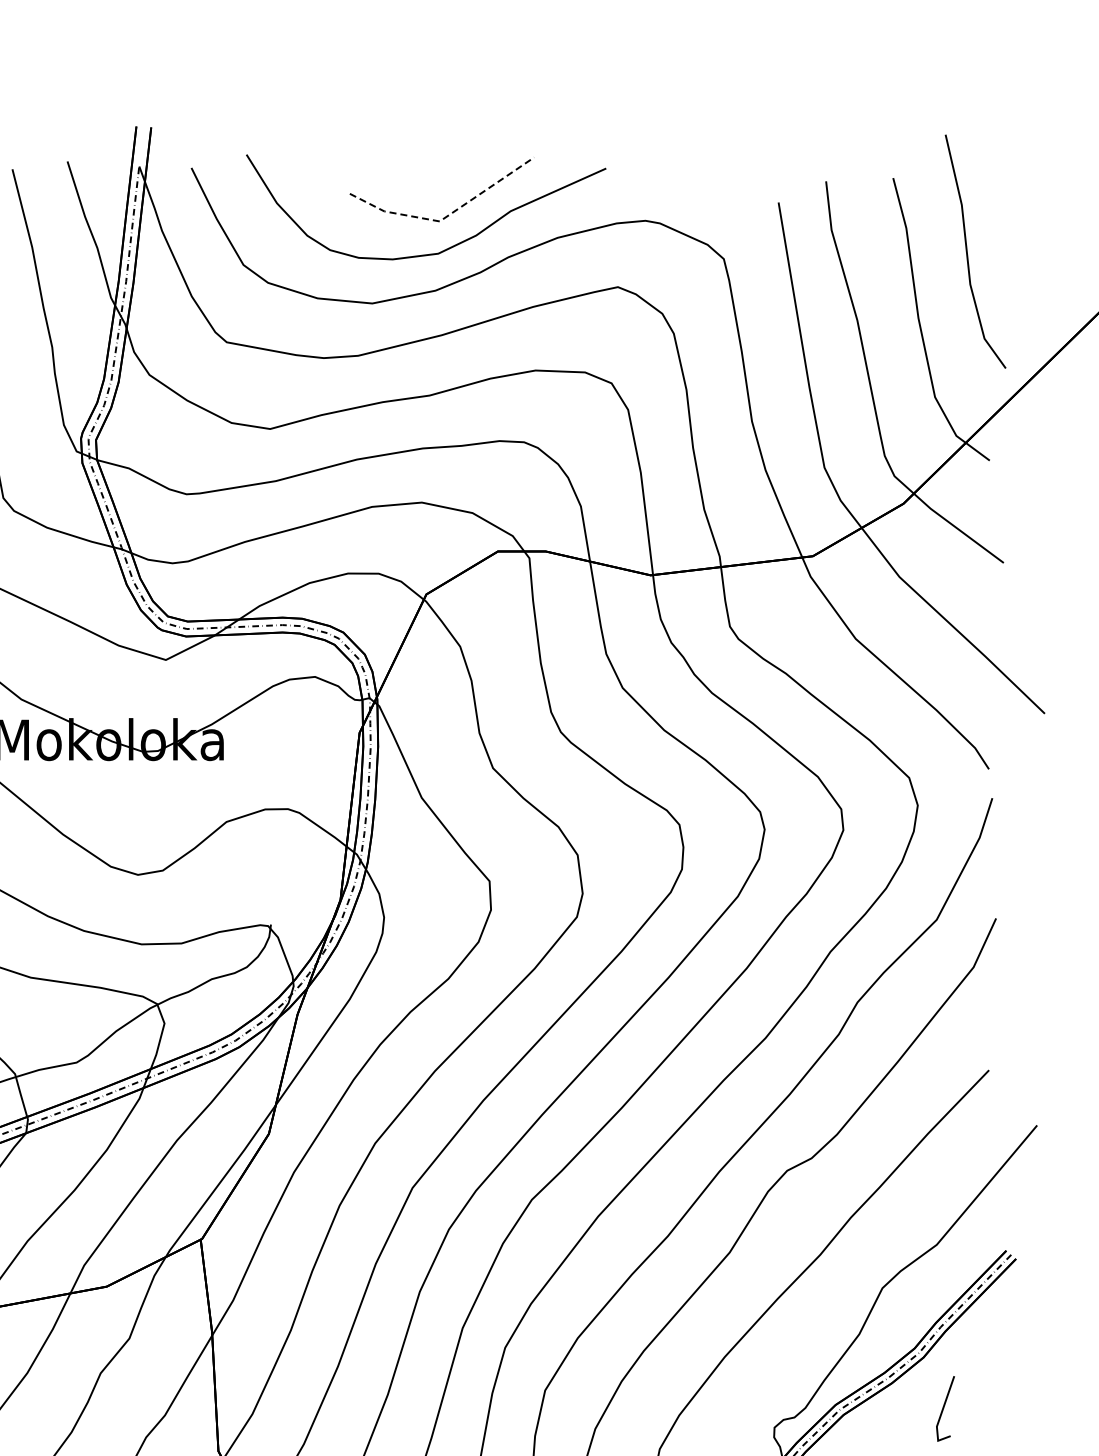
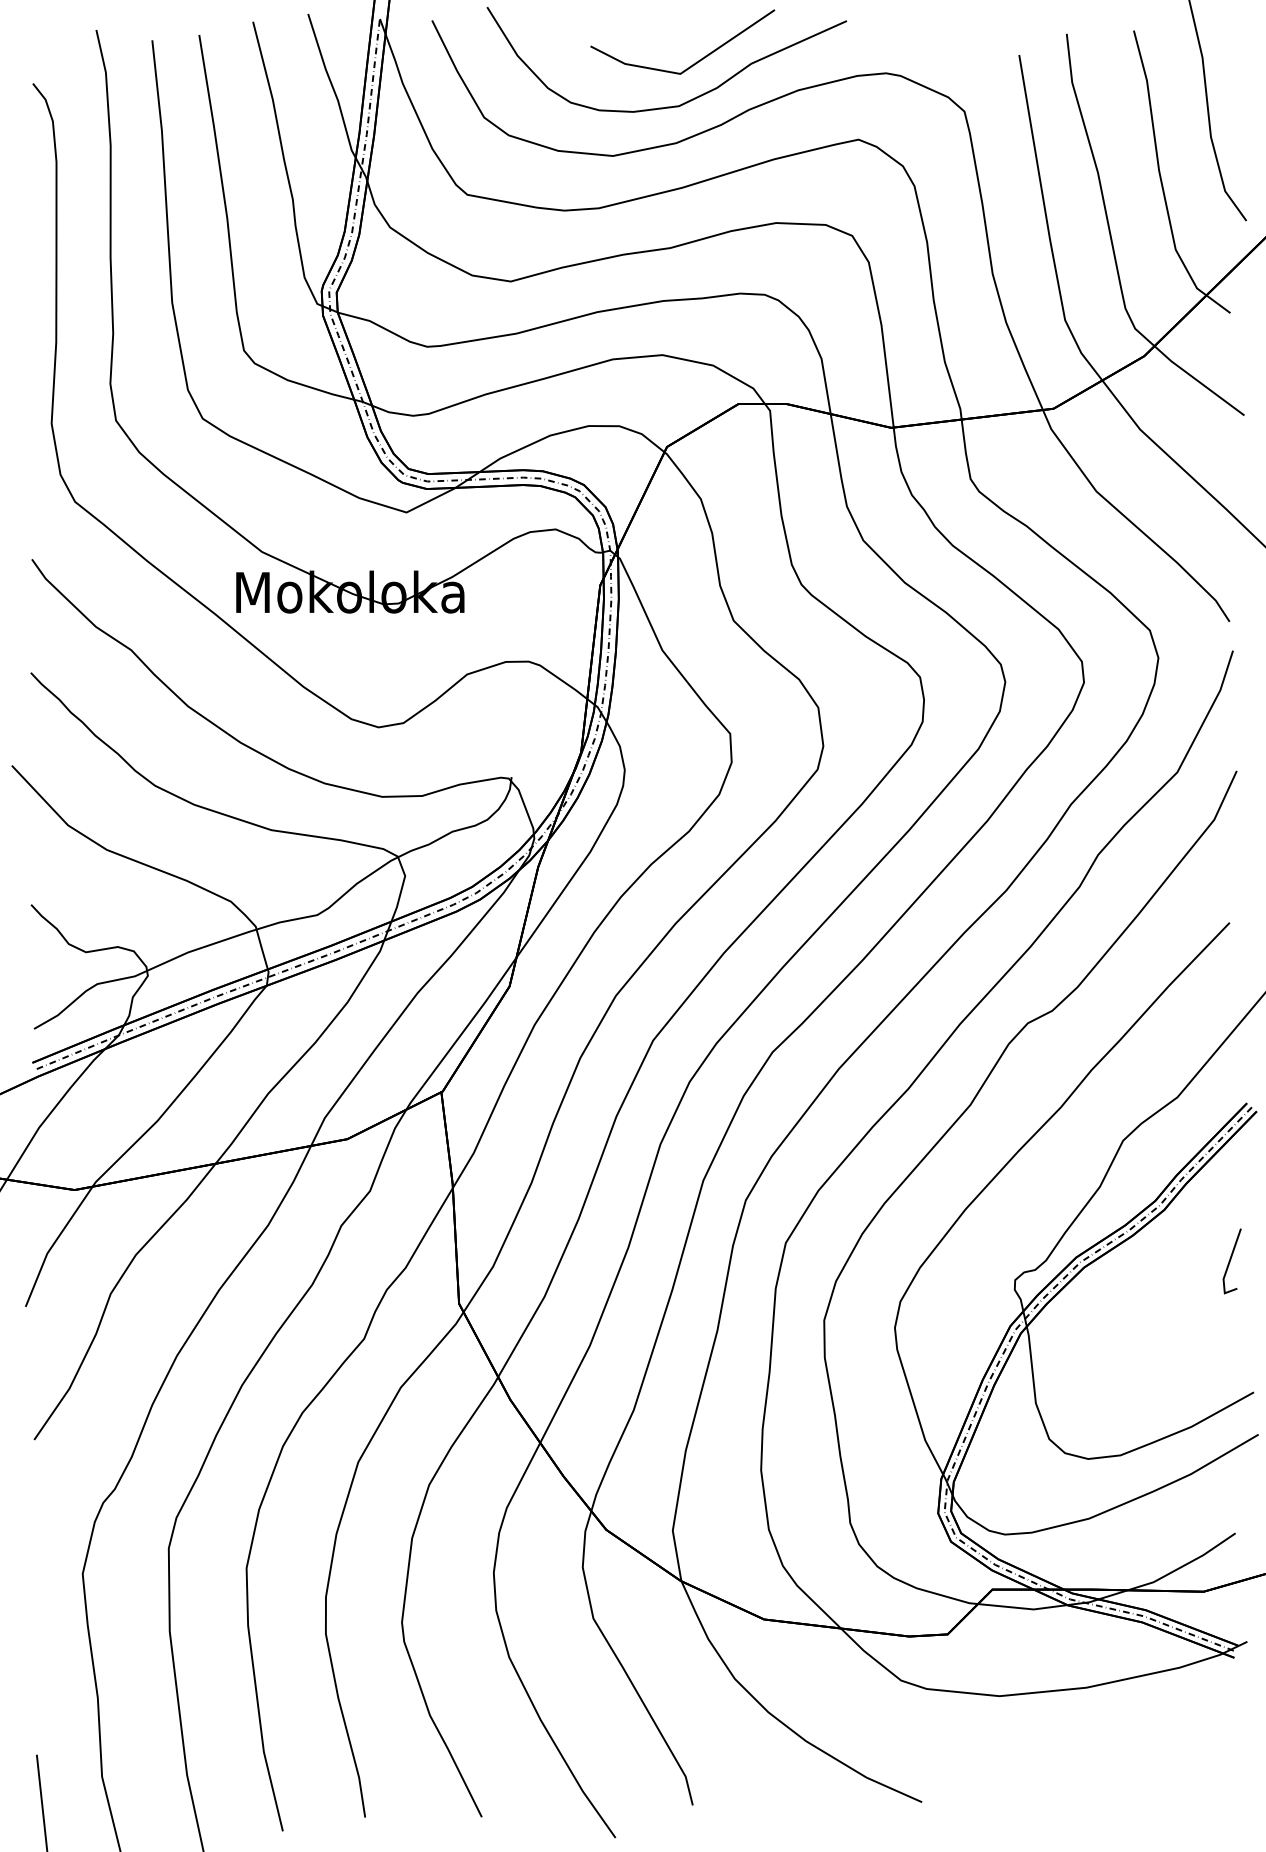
line: (446, 215) -> (687, 68), dashed -> solid
line: (943, 1408) -> (1230, 1261), moved

